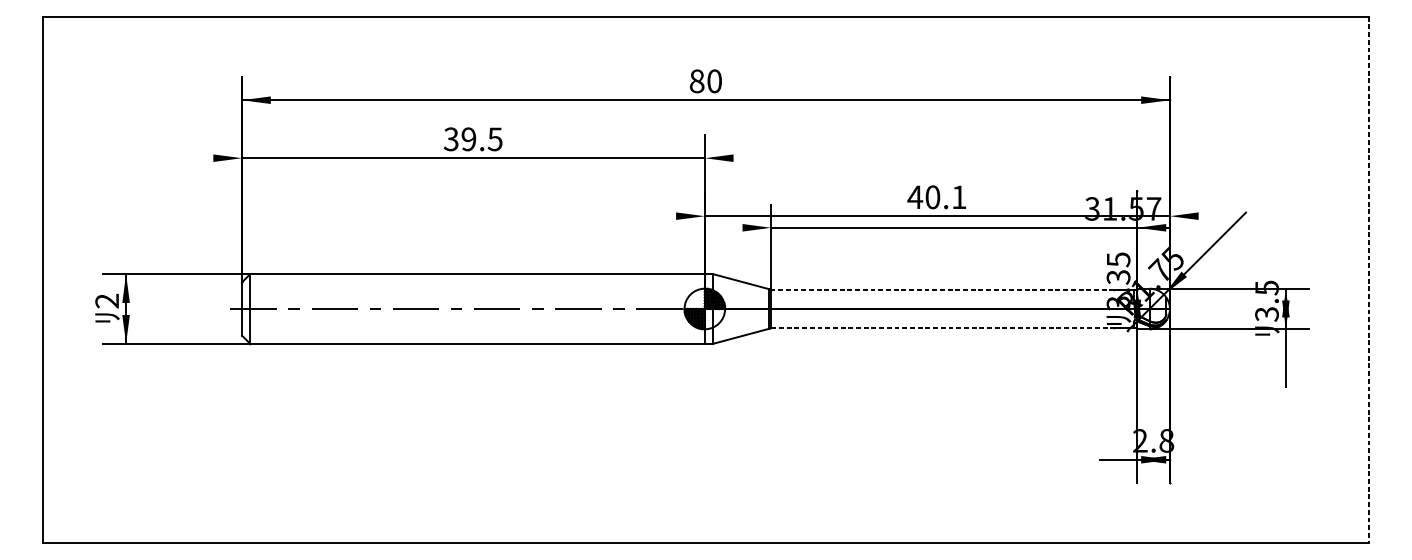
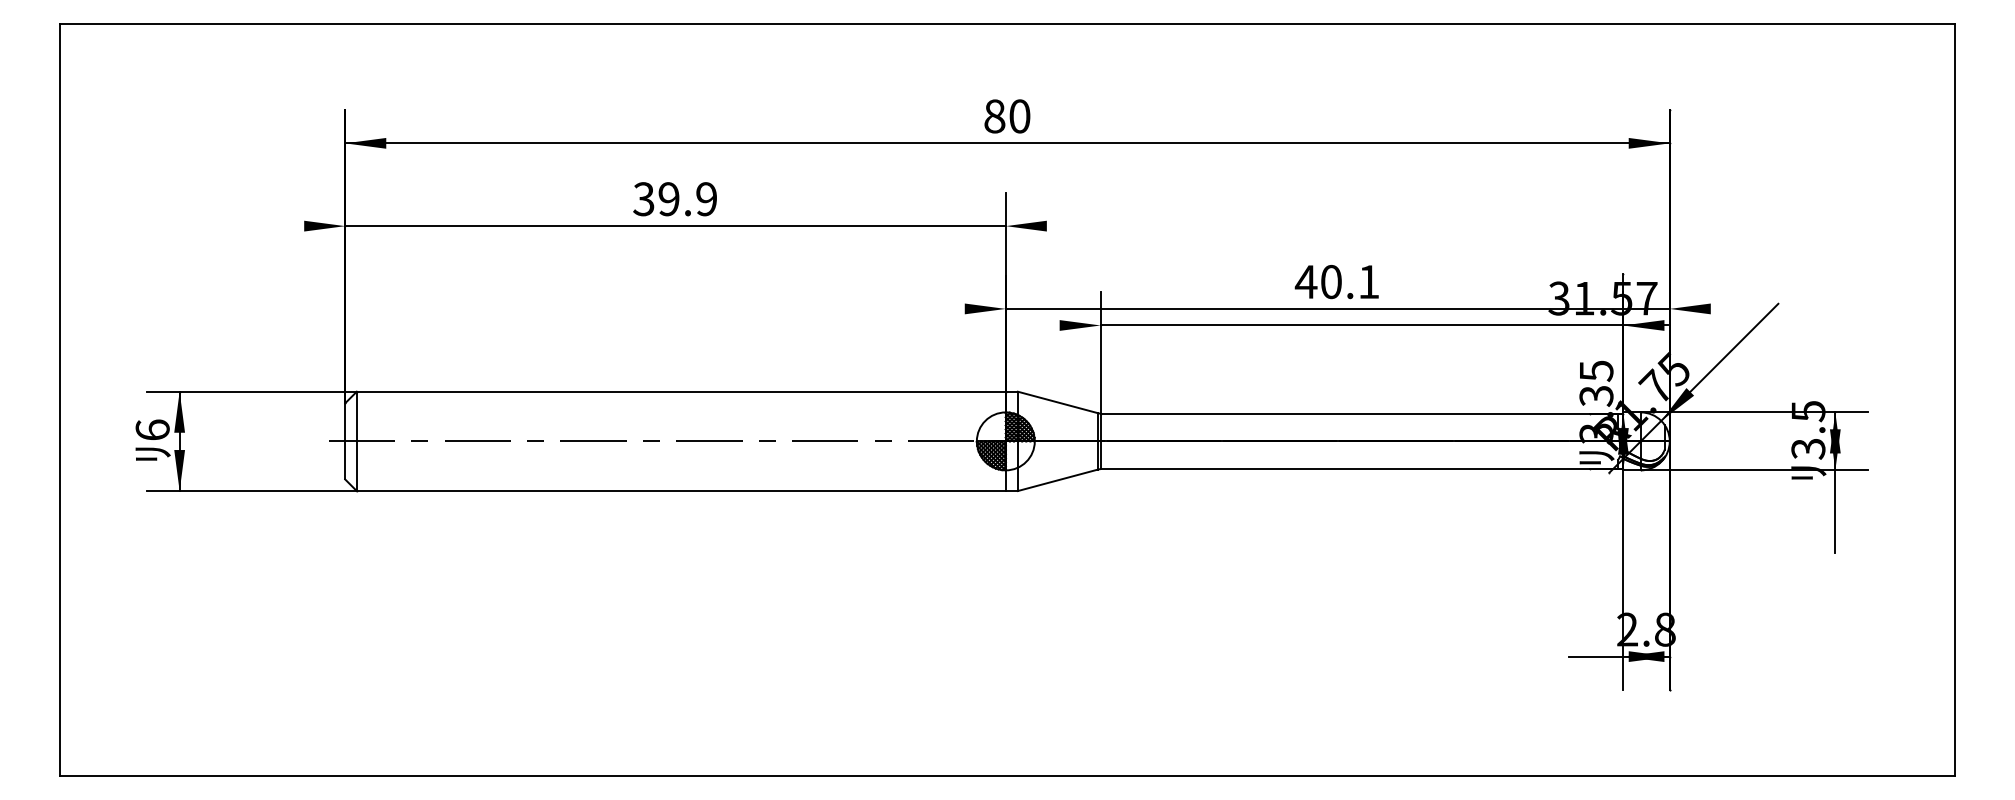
text: (494, 139) -> (705, 199), 39.5 -> 39.9
line: (1369, 280) -> (1954, 400), dashed -> solid
line: (953, 289) -> (1361, 413), dashed -> solid
text: (107, 300) -> (152, 429), 2 -> 6
line: (954, 328) -> (1362, 469), dashed -> solid

